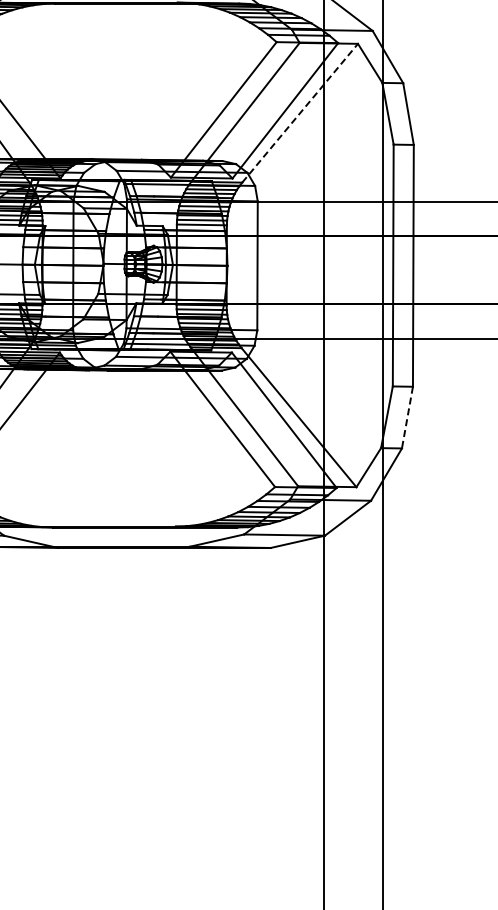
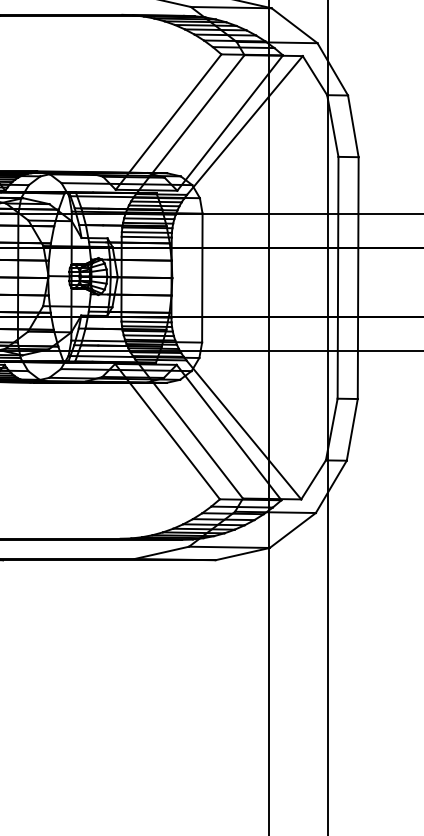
line: (300, 112) -> (245, 124), dashed -> solid
line: (407, 418) -> (352, 430), dashed -> solid

